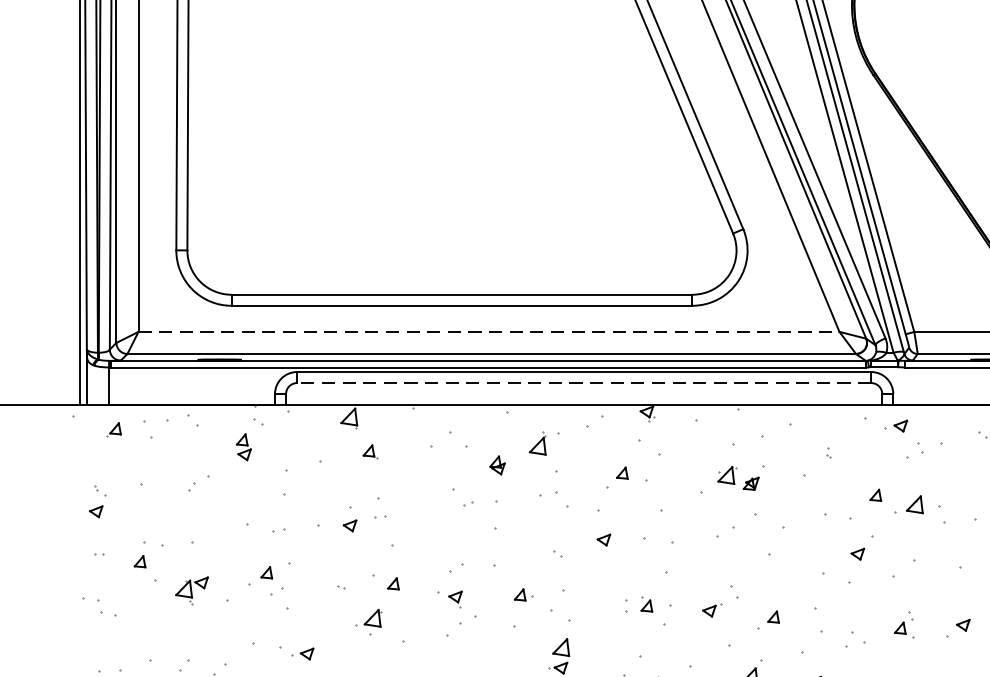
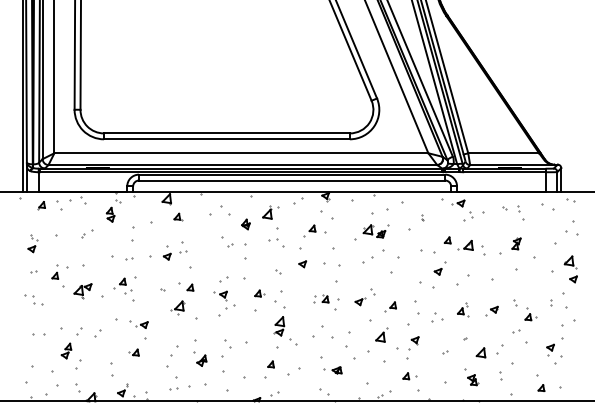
line: (489, 332) -> (241, 153), dashed -> solid
line: (582, 382) -> (291, 180), dashed -> solid

